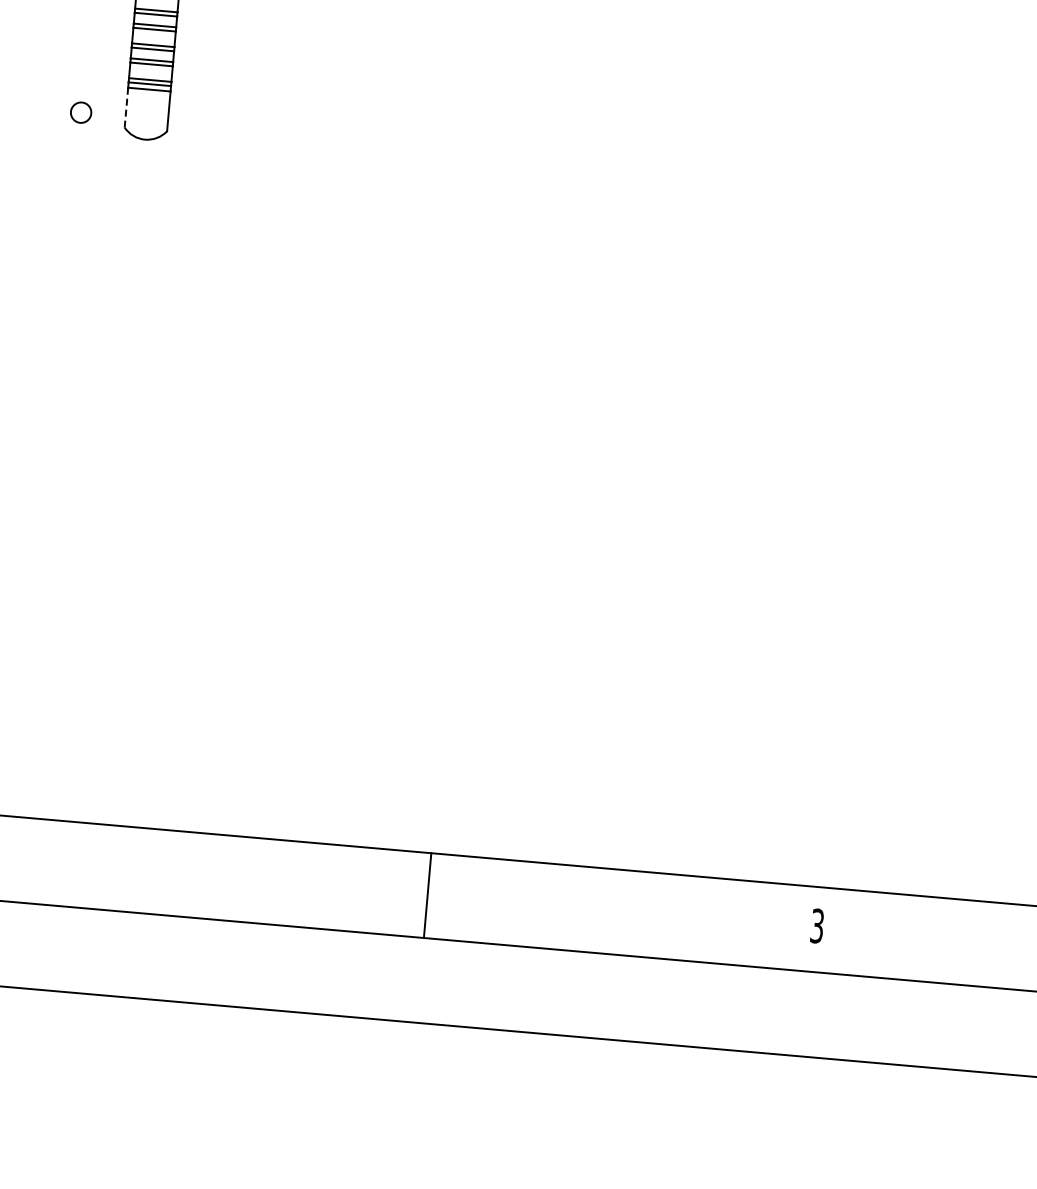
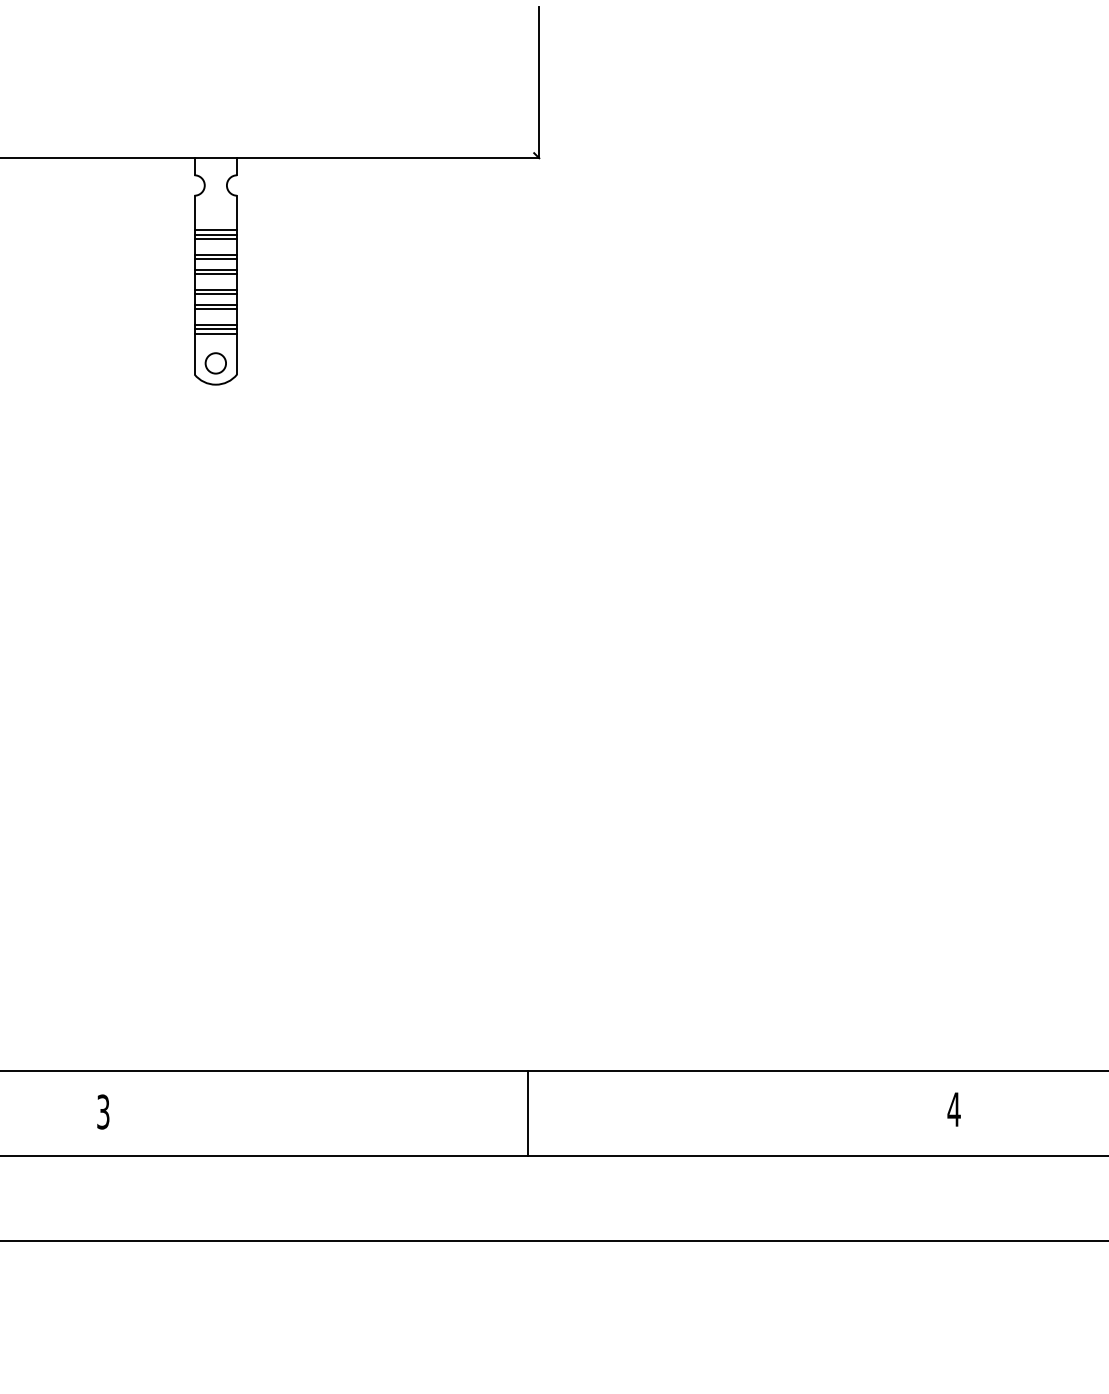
line: (126, 107) -> (194, 354), dashed -> solid
circle: (80, 112) -> (215, 363), moved
line: (427, 894) -> (528, 1112), moved
text: (816, 925) -> (953, 1109), 3 -> 4

